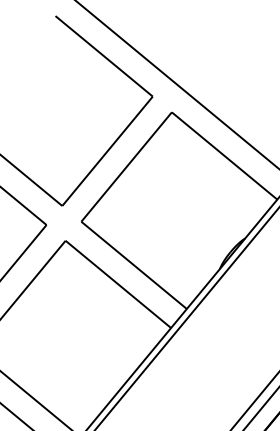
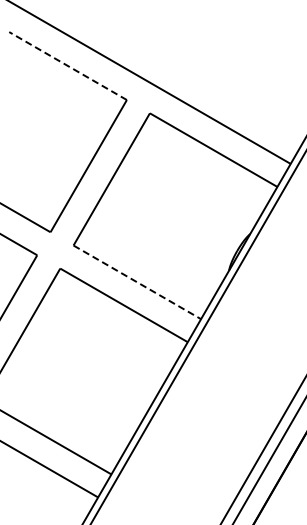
line: (104, 56) -> (68, 66), solid -> dashed
line: (134, 265) -> (137, 282), solid -> dashed

